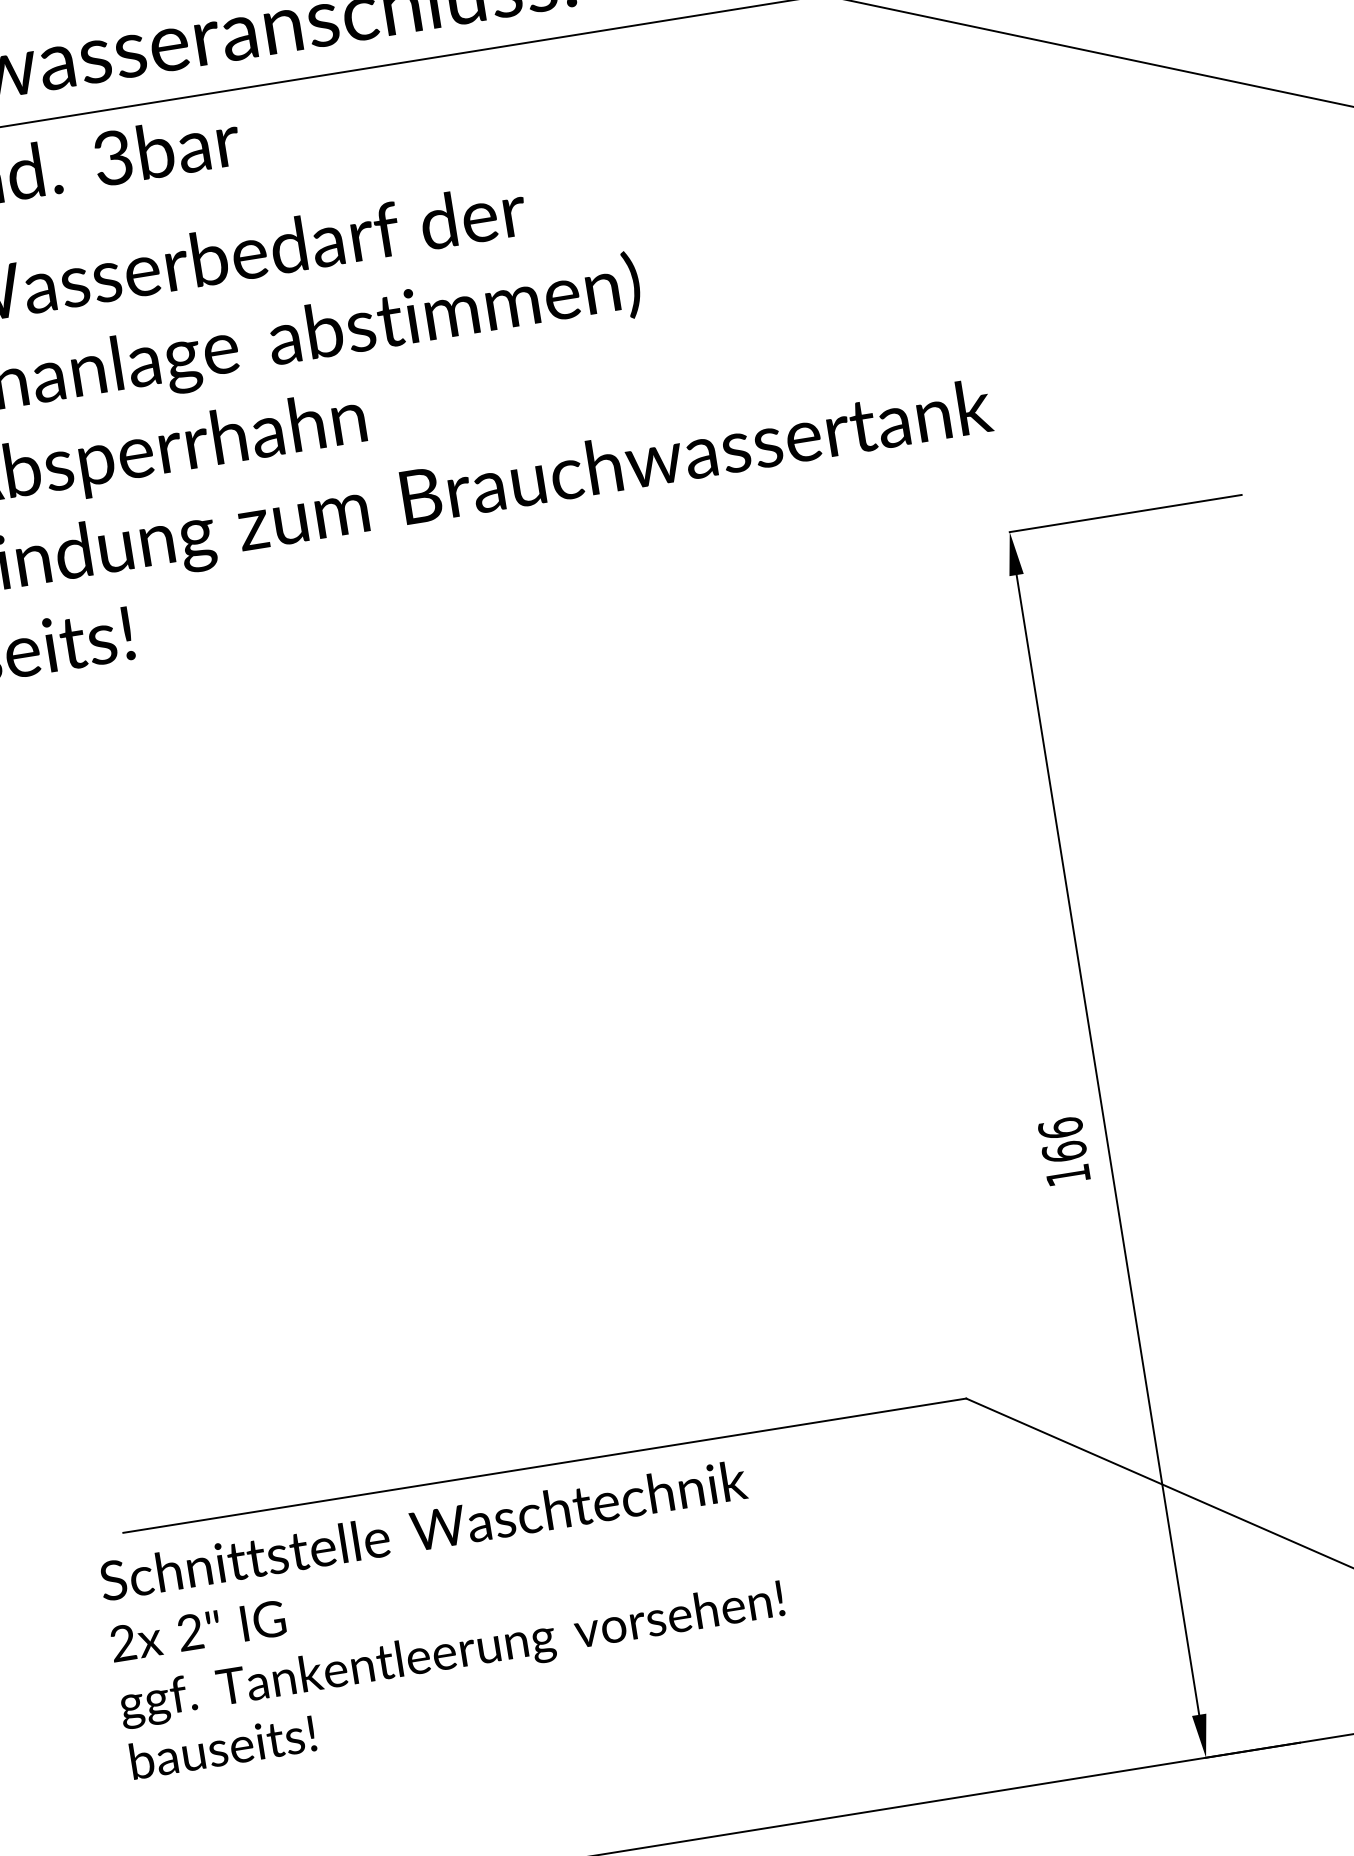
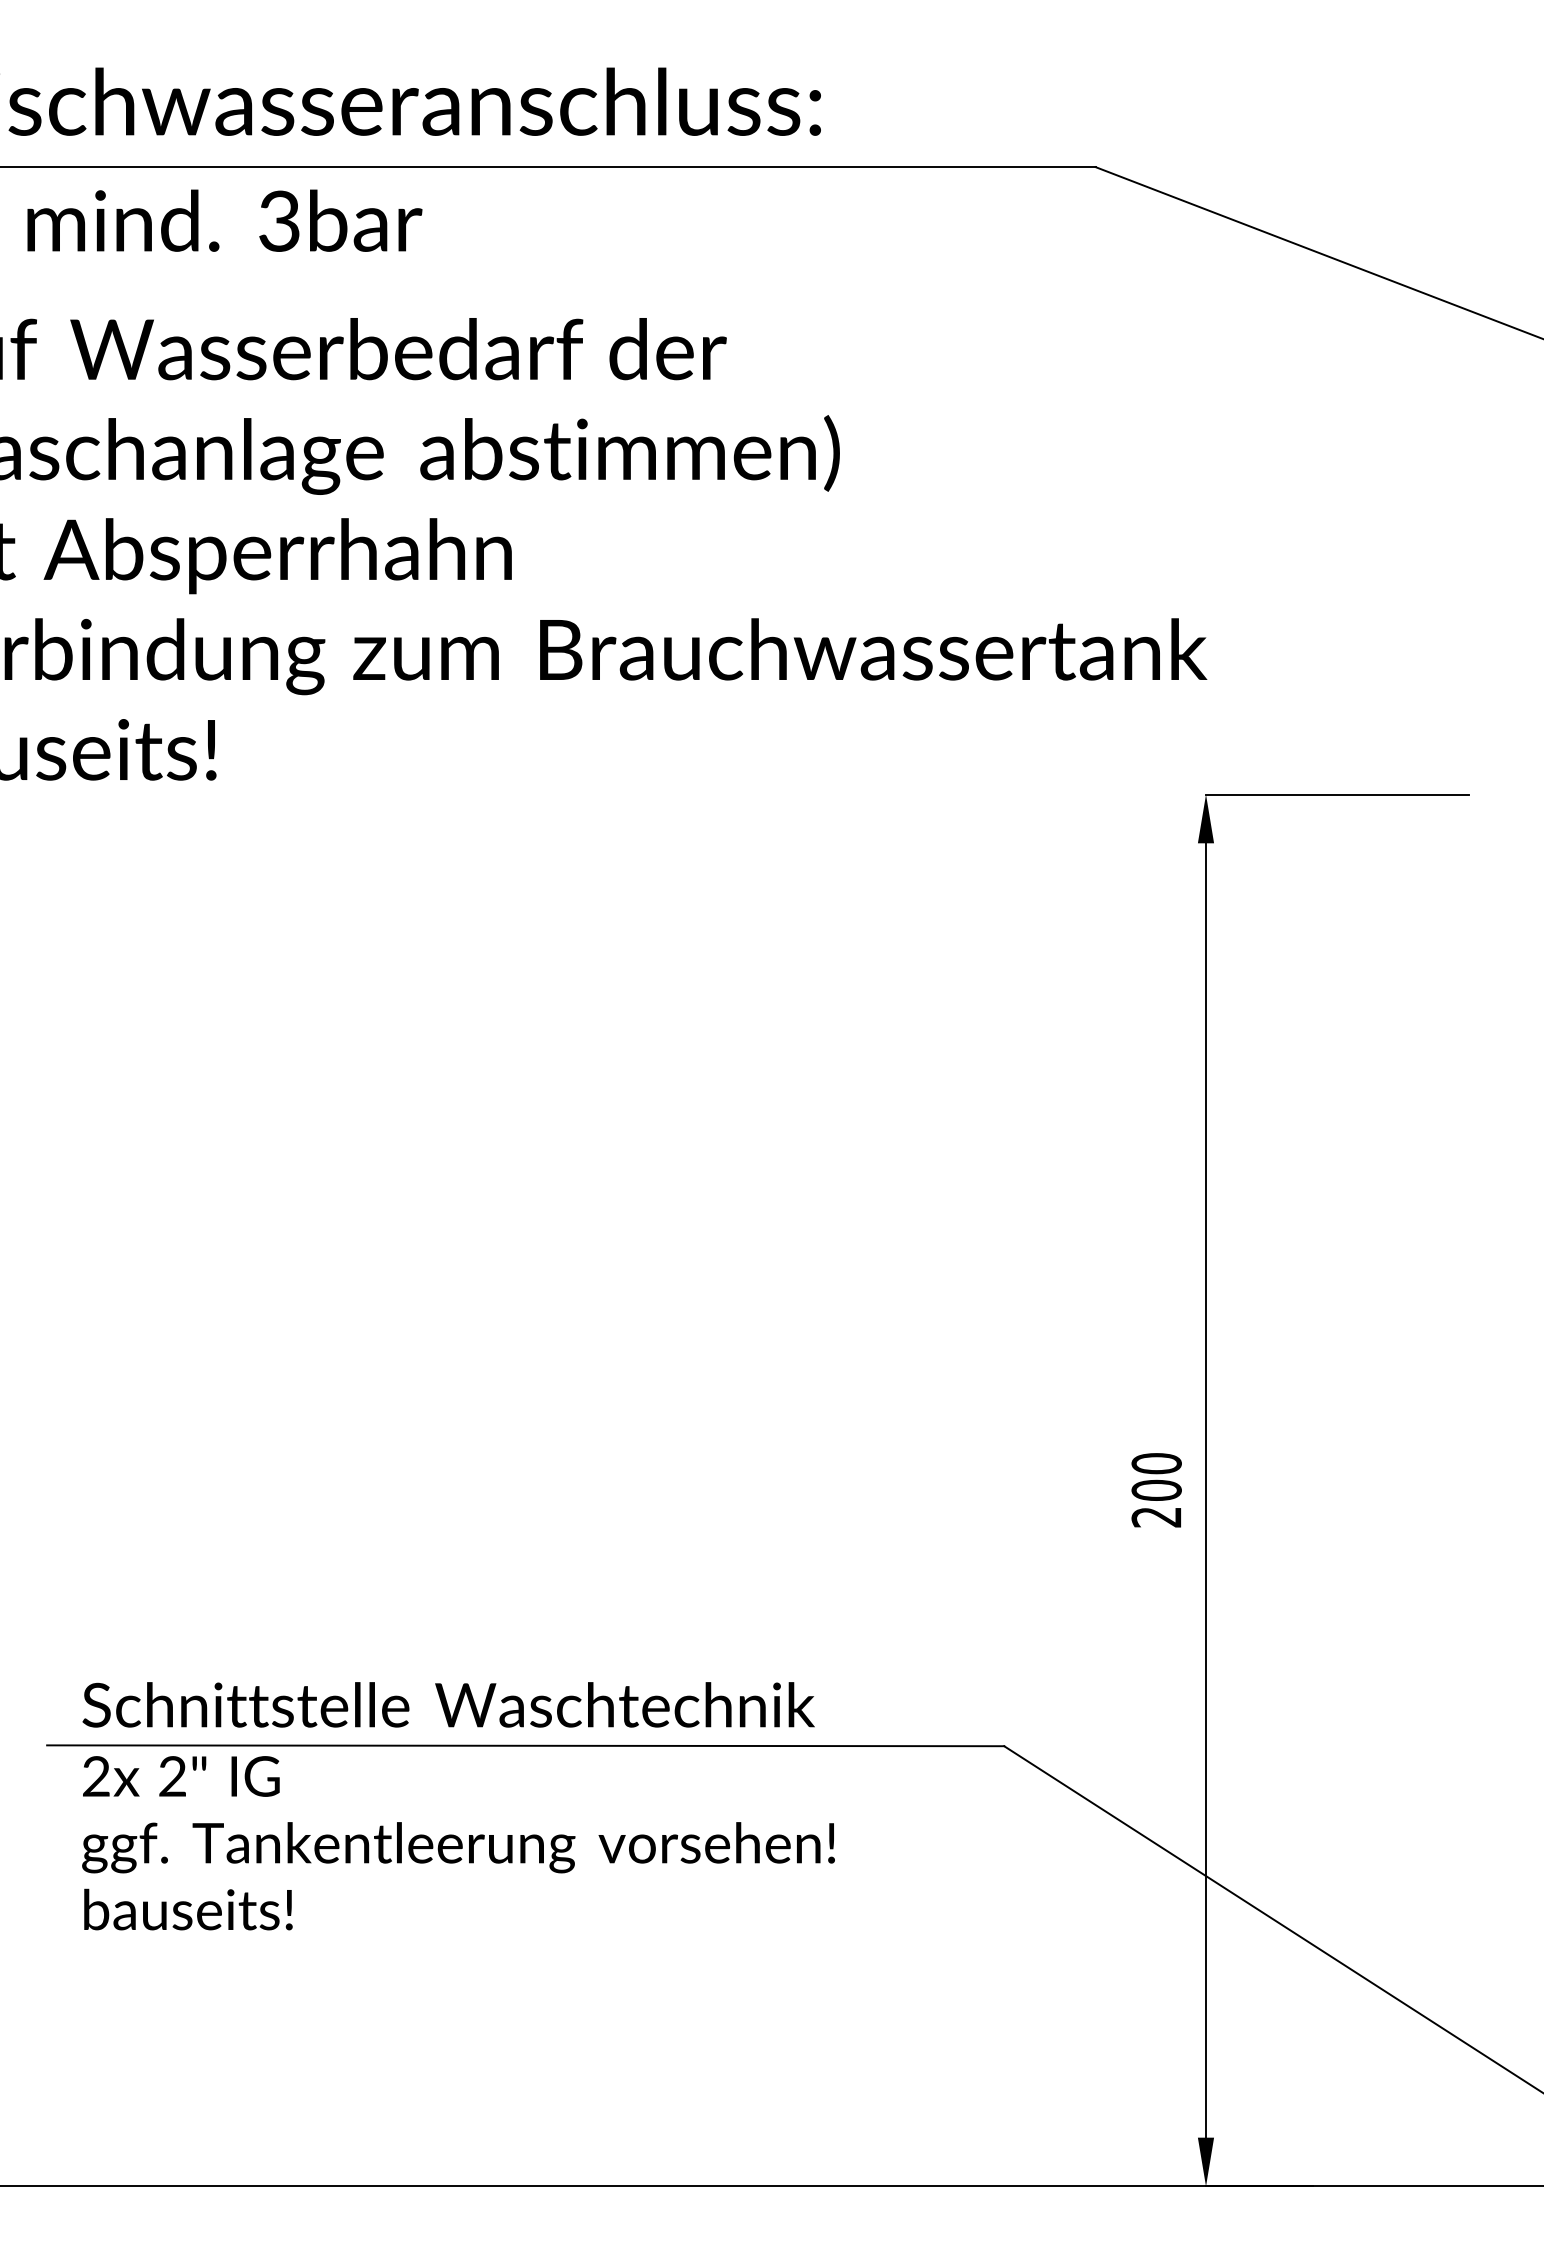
text: (1064, 1151) -> (1156, 1490), 166 -> 200
text: (446, 1618) -> (458, 1806), moved

